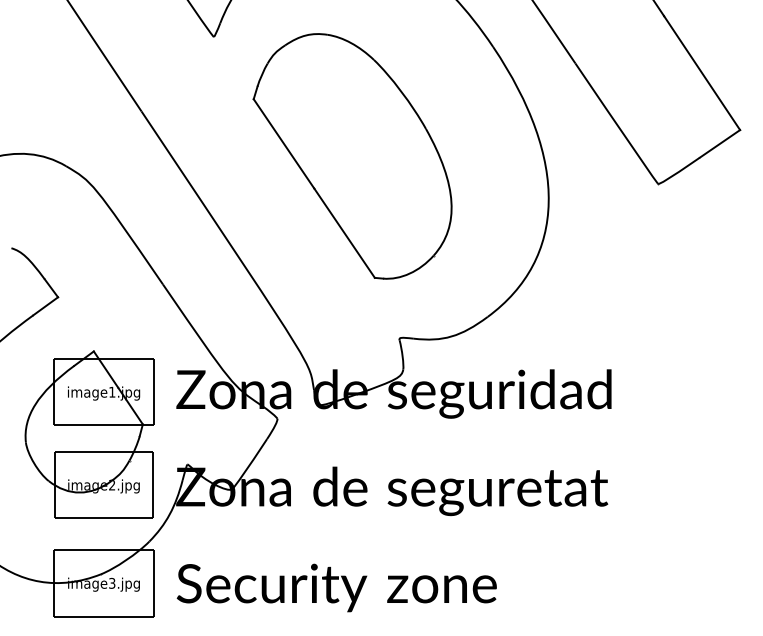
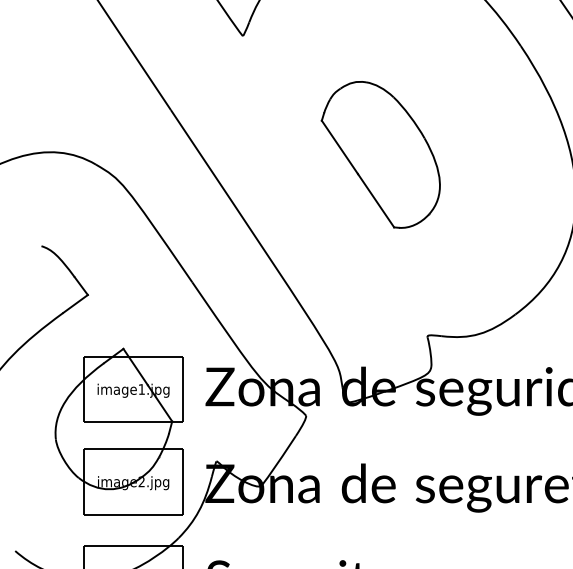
part: (352, 156) -> (380, 154), size x0.6

